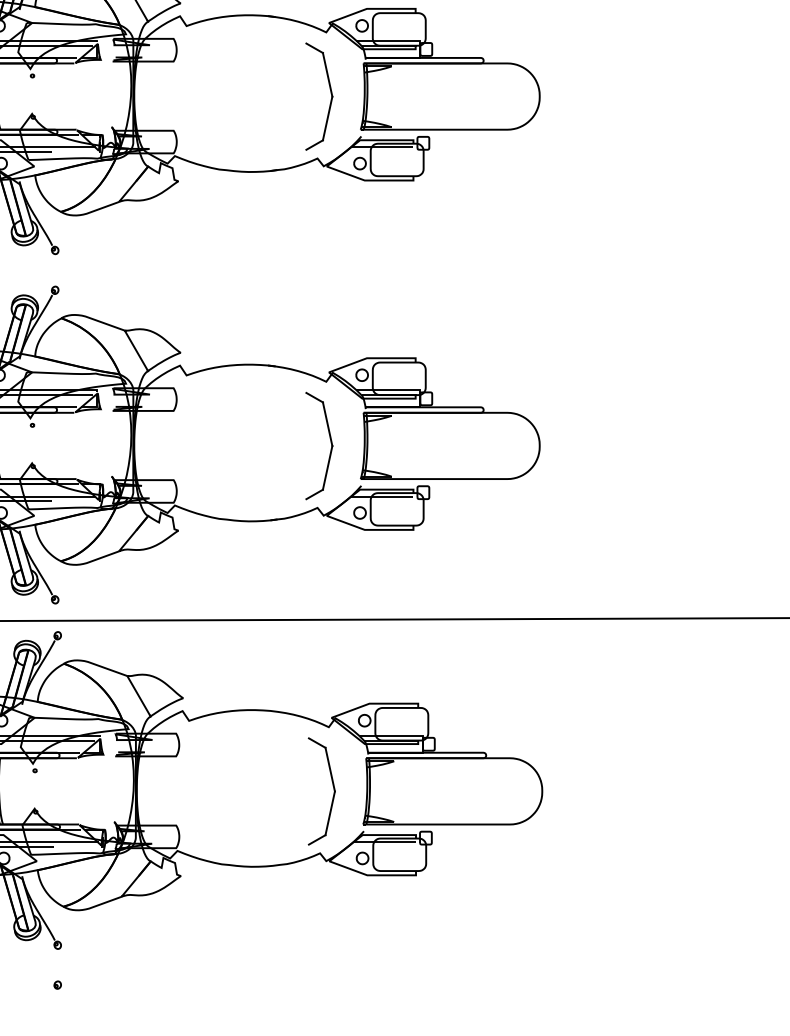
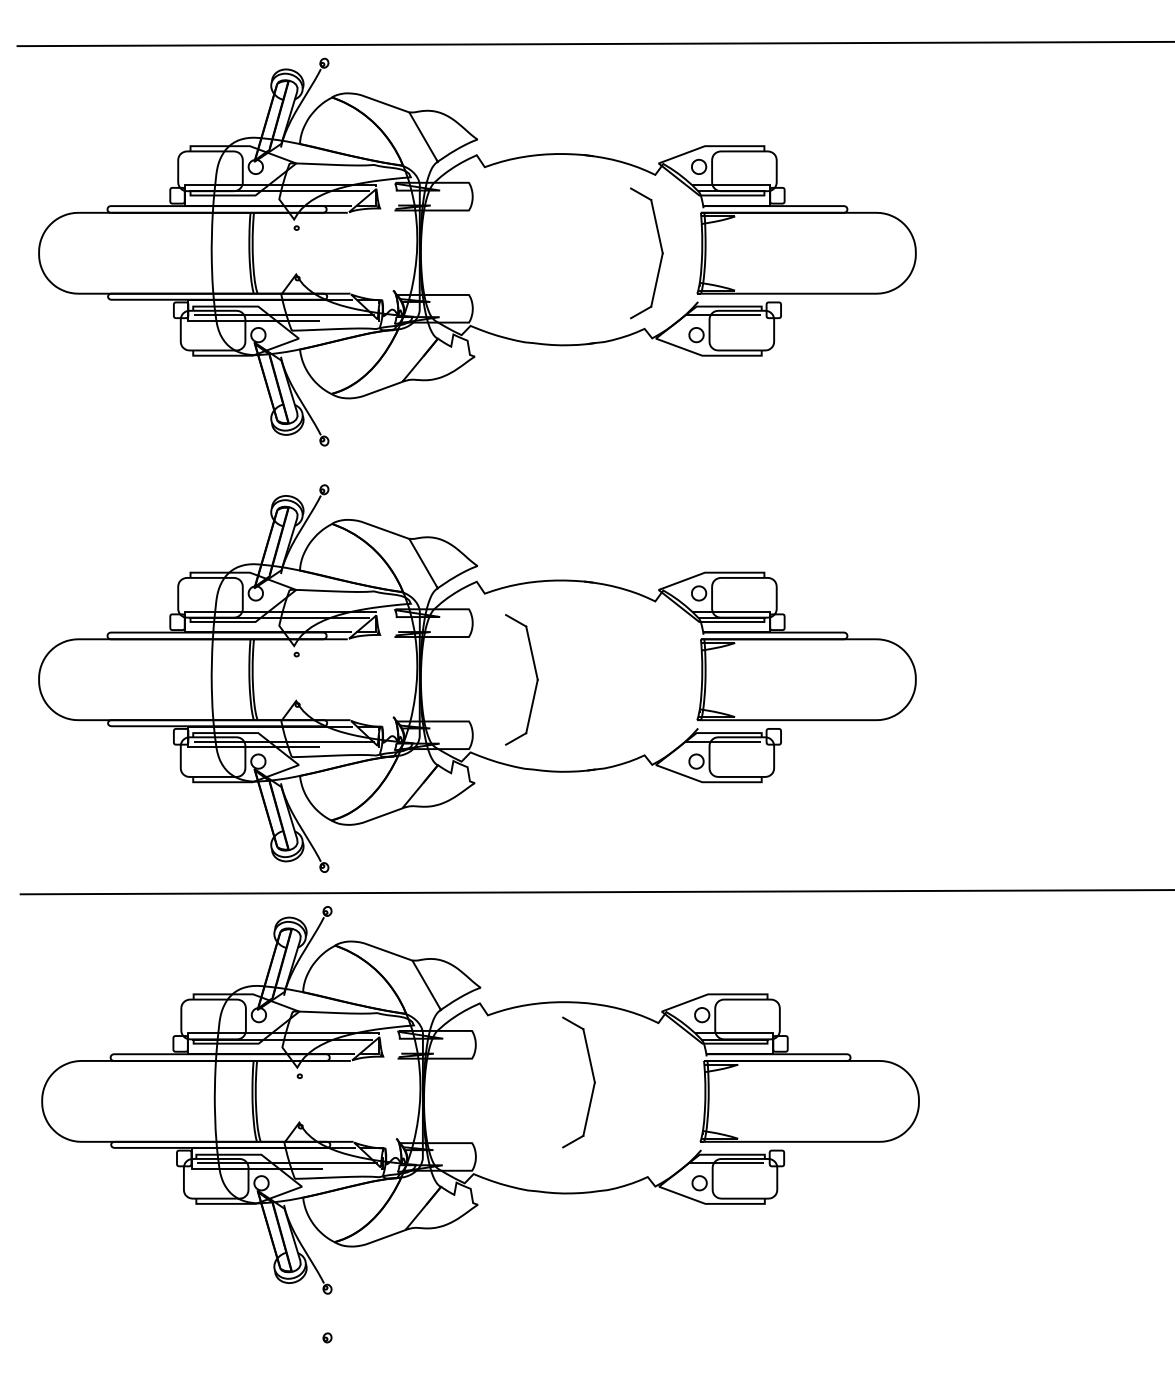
part: (330, 442) -> (535, 675), moved
part: (332, 787) -> (592, 1077), moved

